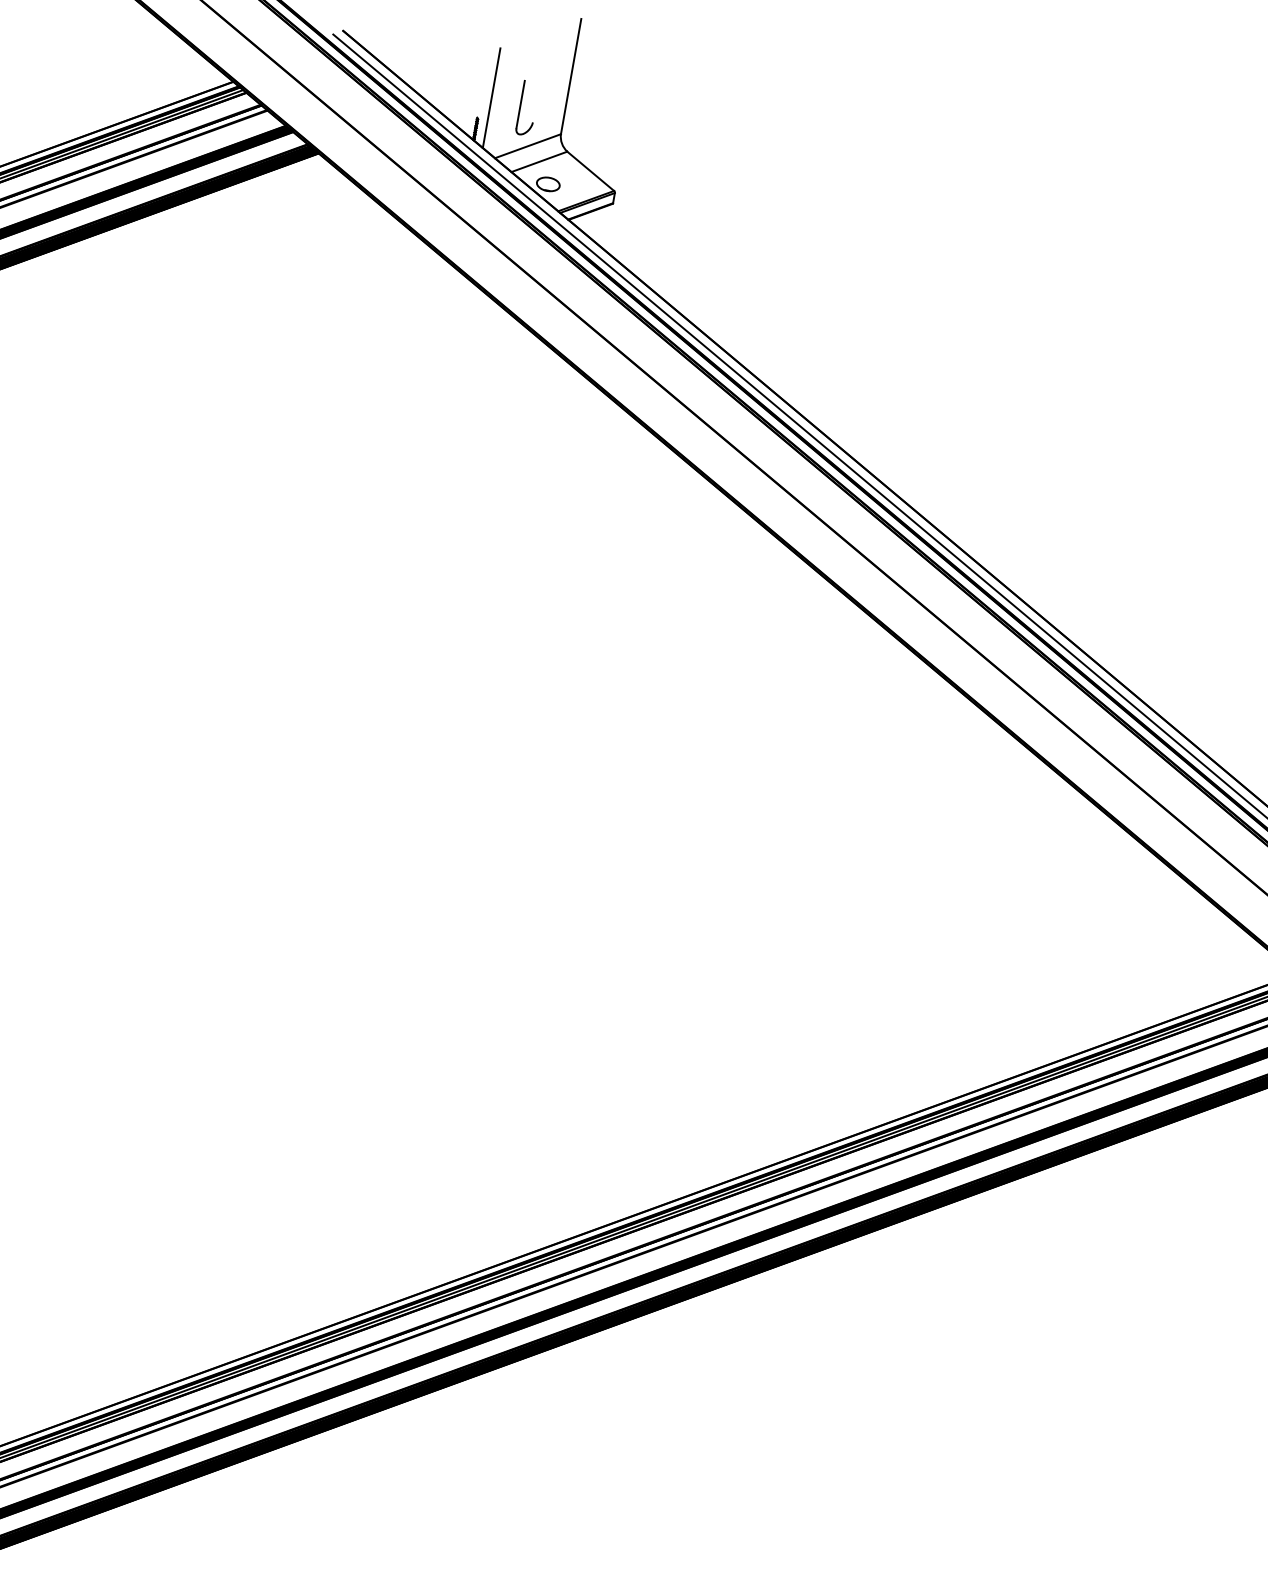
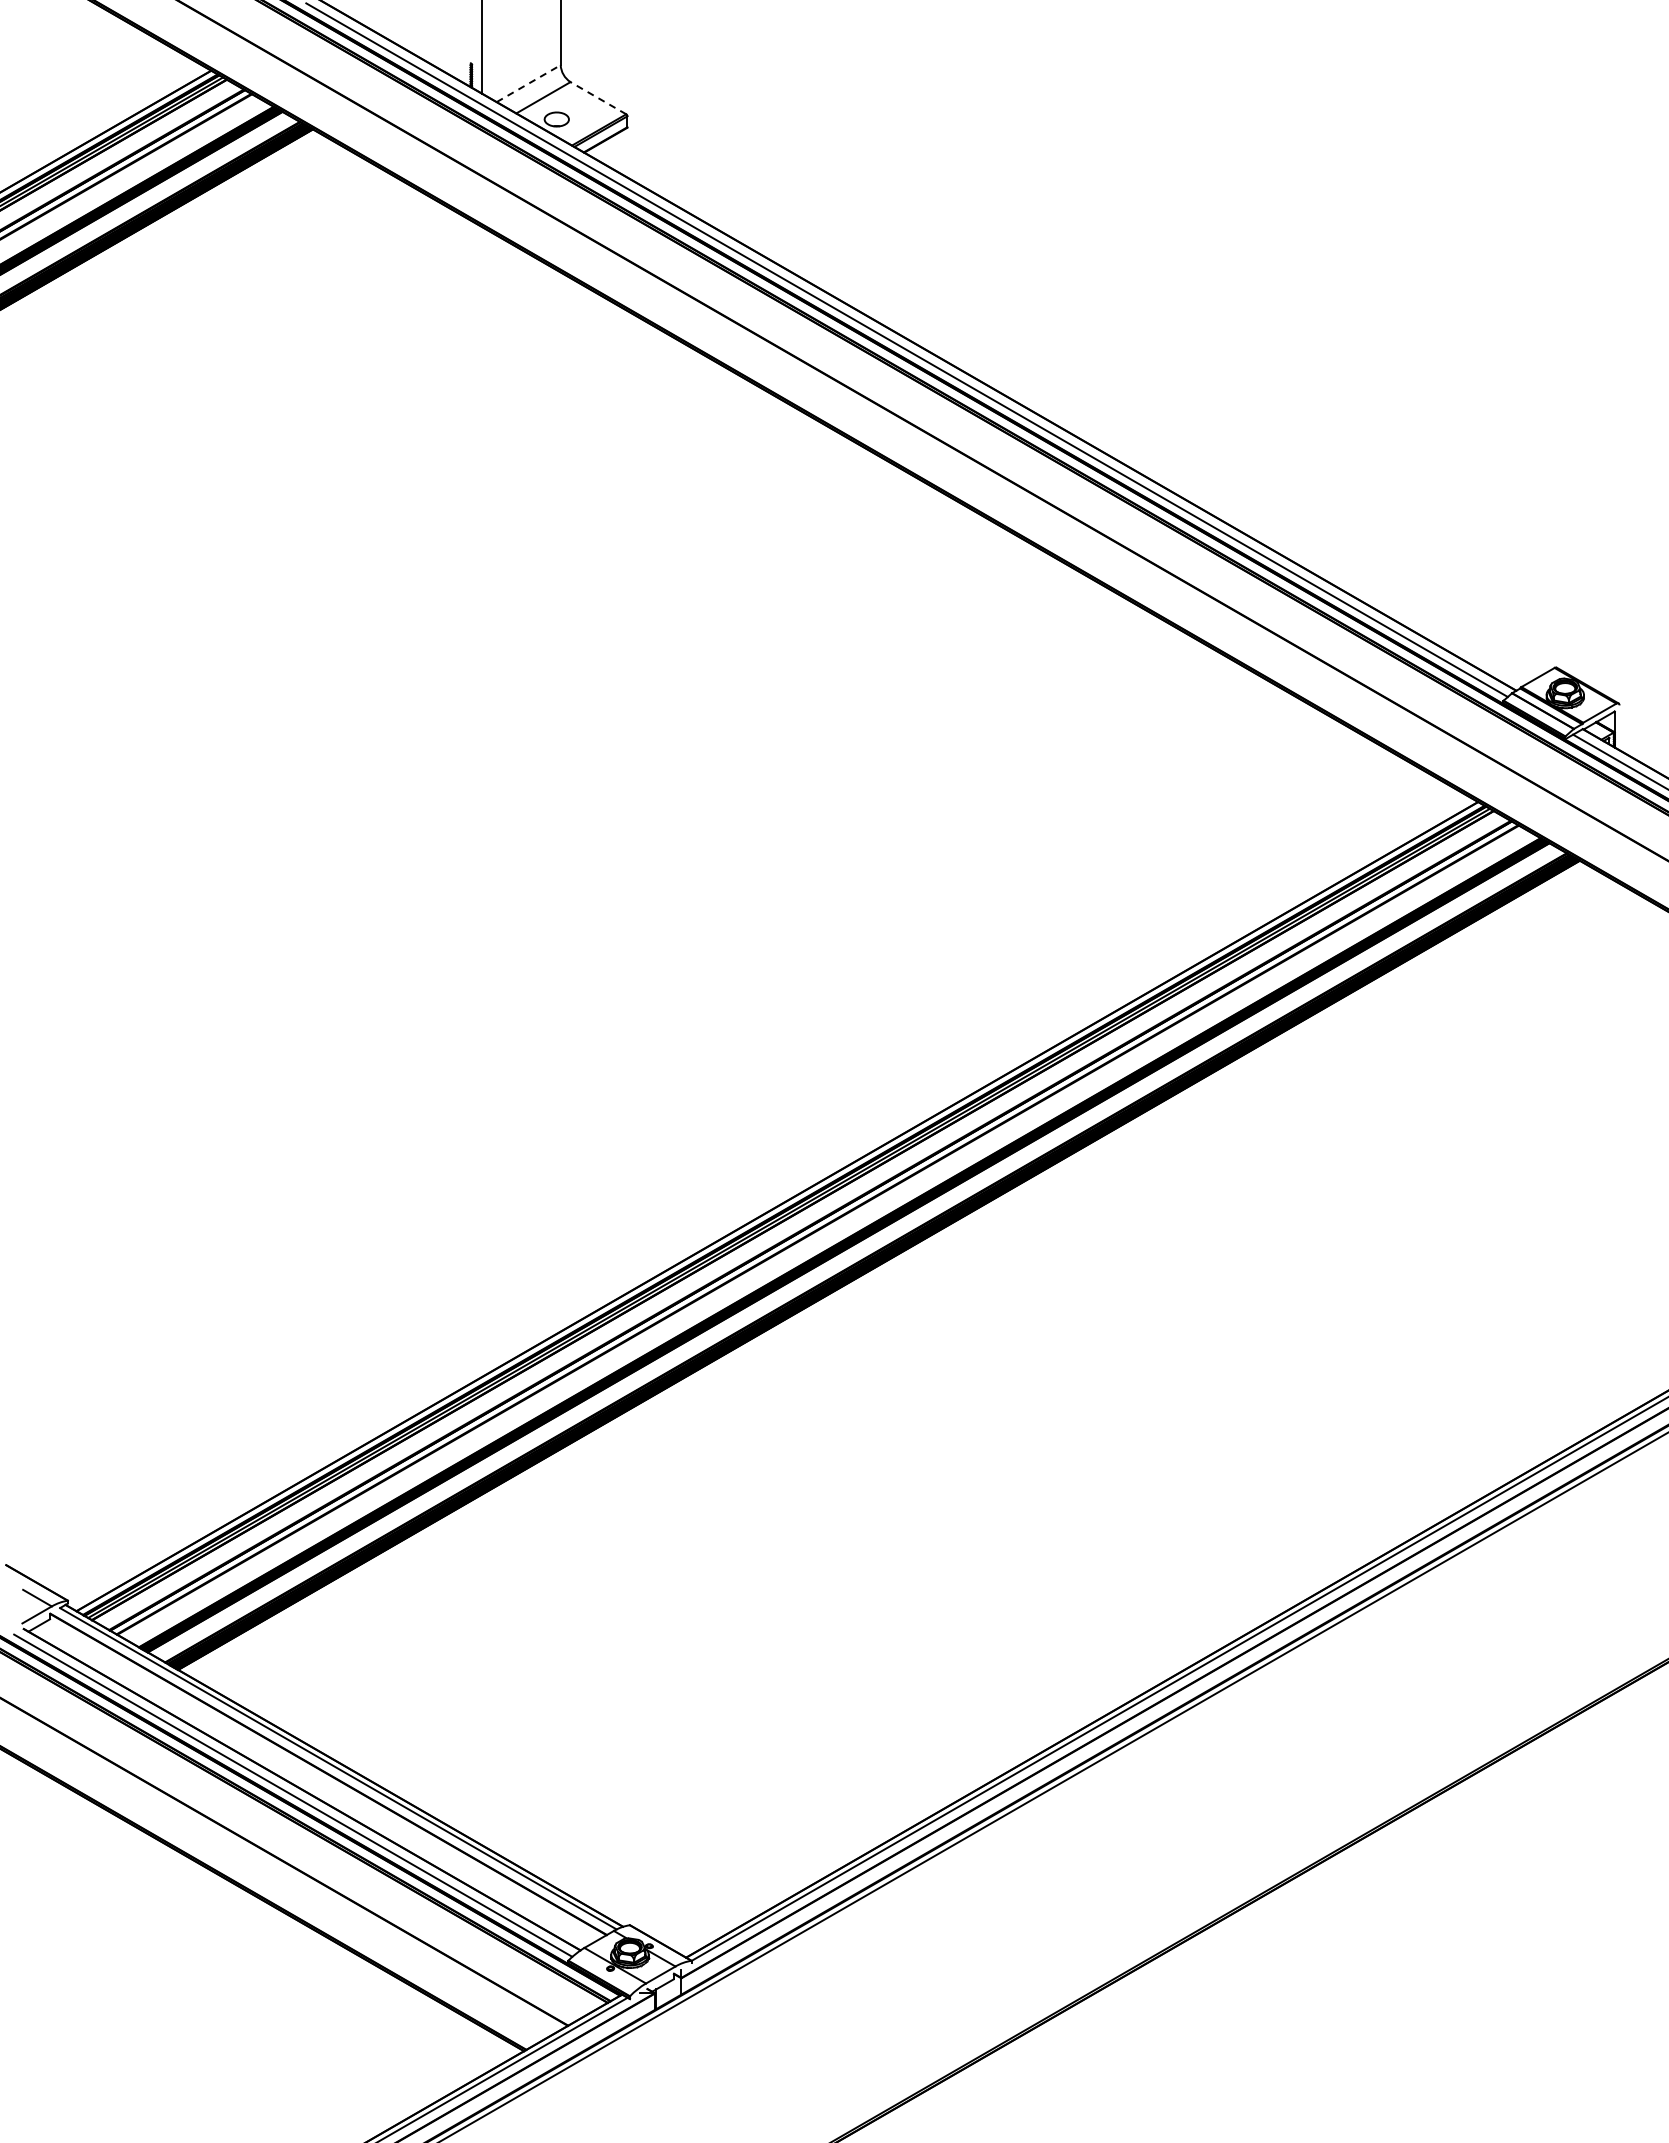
part: (520, 107) -> (513, 44), removed
line: (527, 146) -> (528, 83), solid -> dashed
line: (589, 170) -> (597, 97), solid -> dashed

